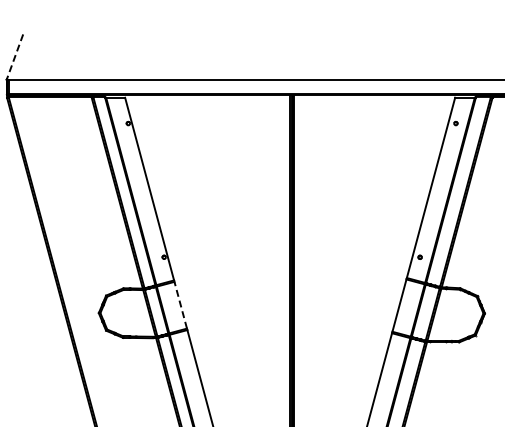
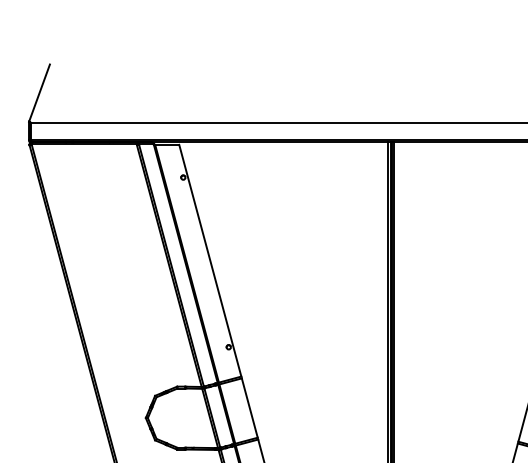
line: (15, 56) -> (40, 92), dashed -> solid
line: (180, 304) -> (249, 407), dashed -> solid

